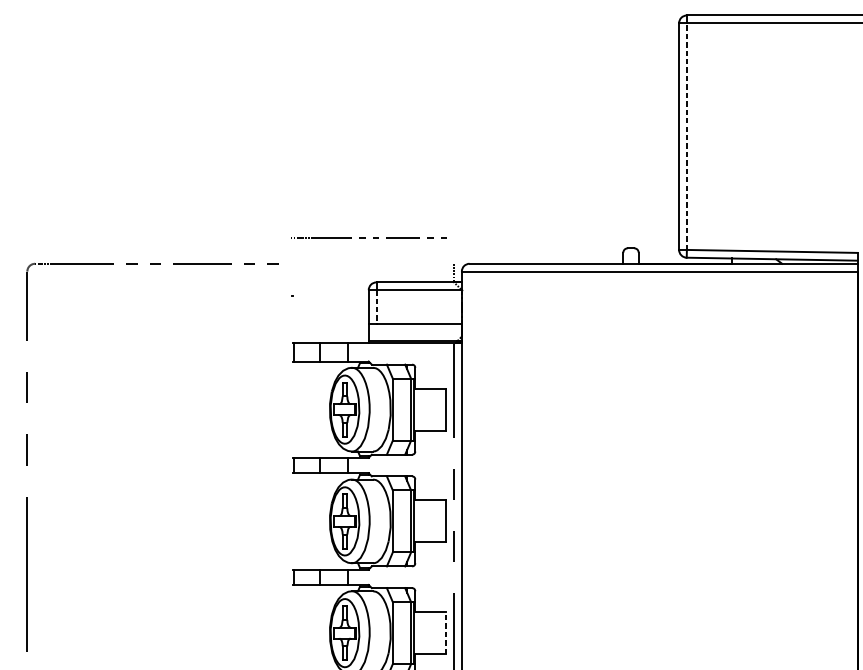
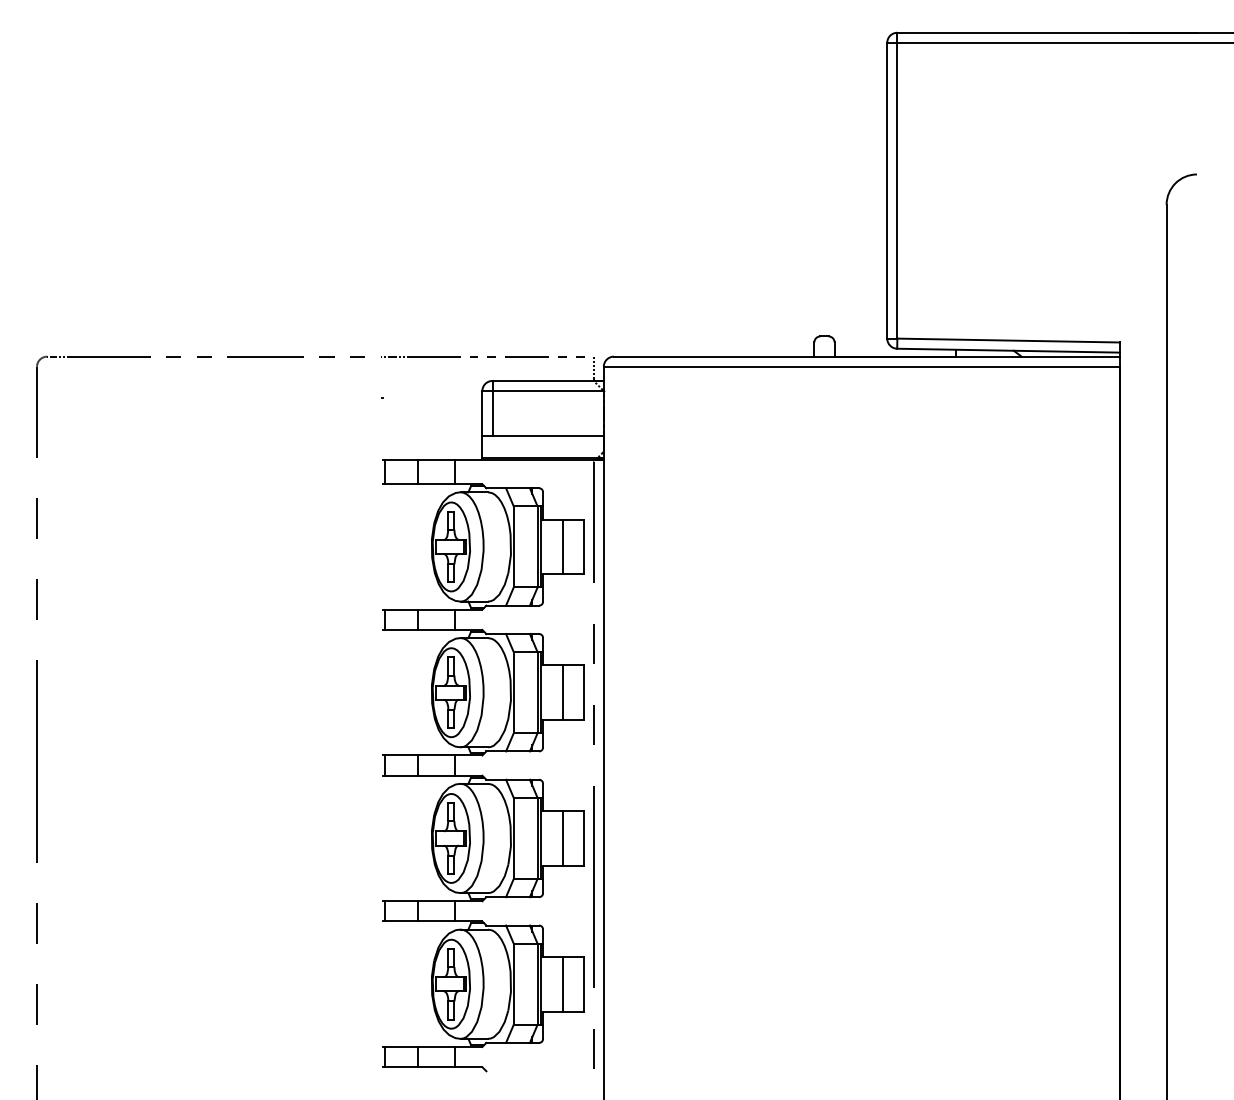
line: (686, 136) -> (897, 190), dashed -> solid
line: (365, 237) -> (477, 356), moved
line: (376, 307) -> (492, 413), dashed -> solid
line: (430, 409) -> (562, 546), added
line: (430, 521) -> (562, 692), added
line: (446, 632) -> (583, 837), dashed -> solid
line: (430, 633) -> (562, 838), added

